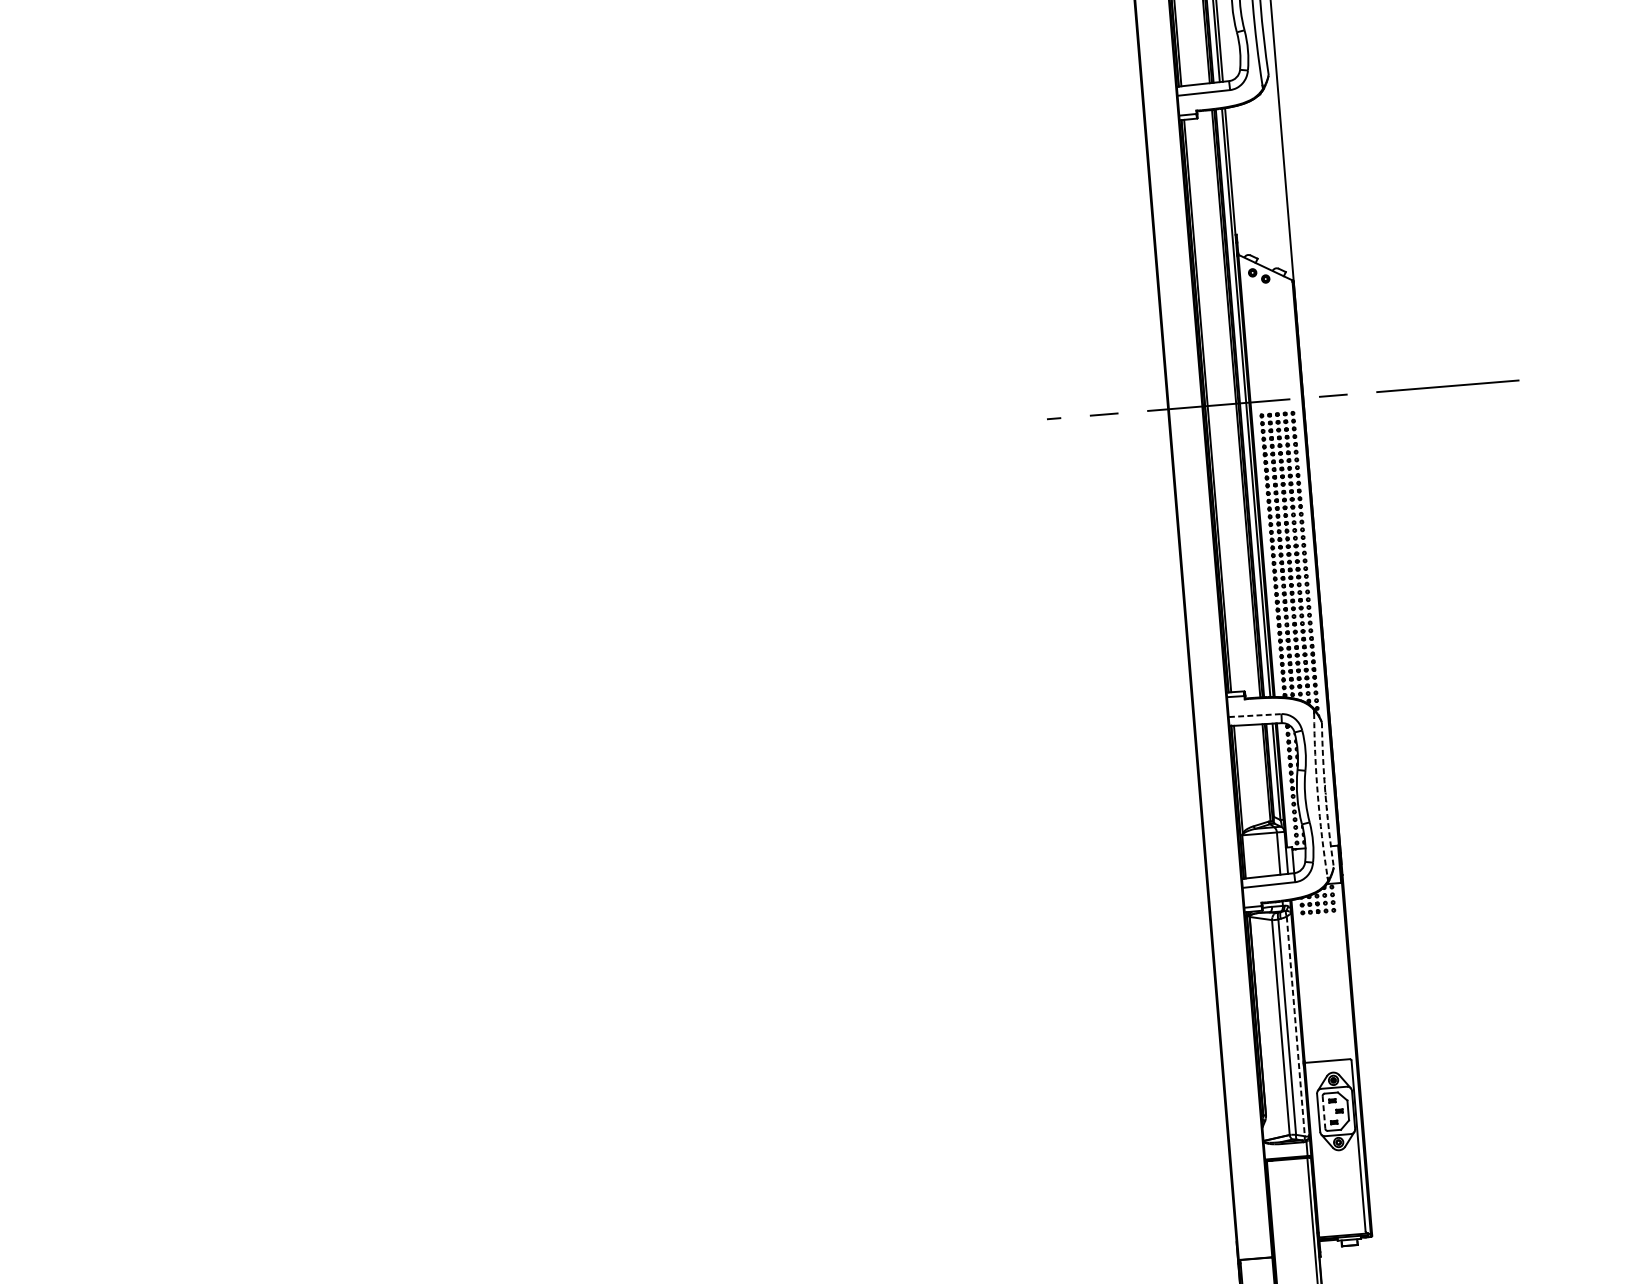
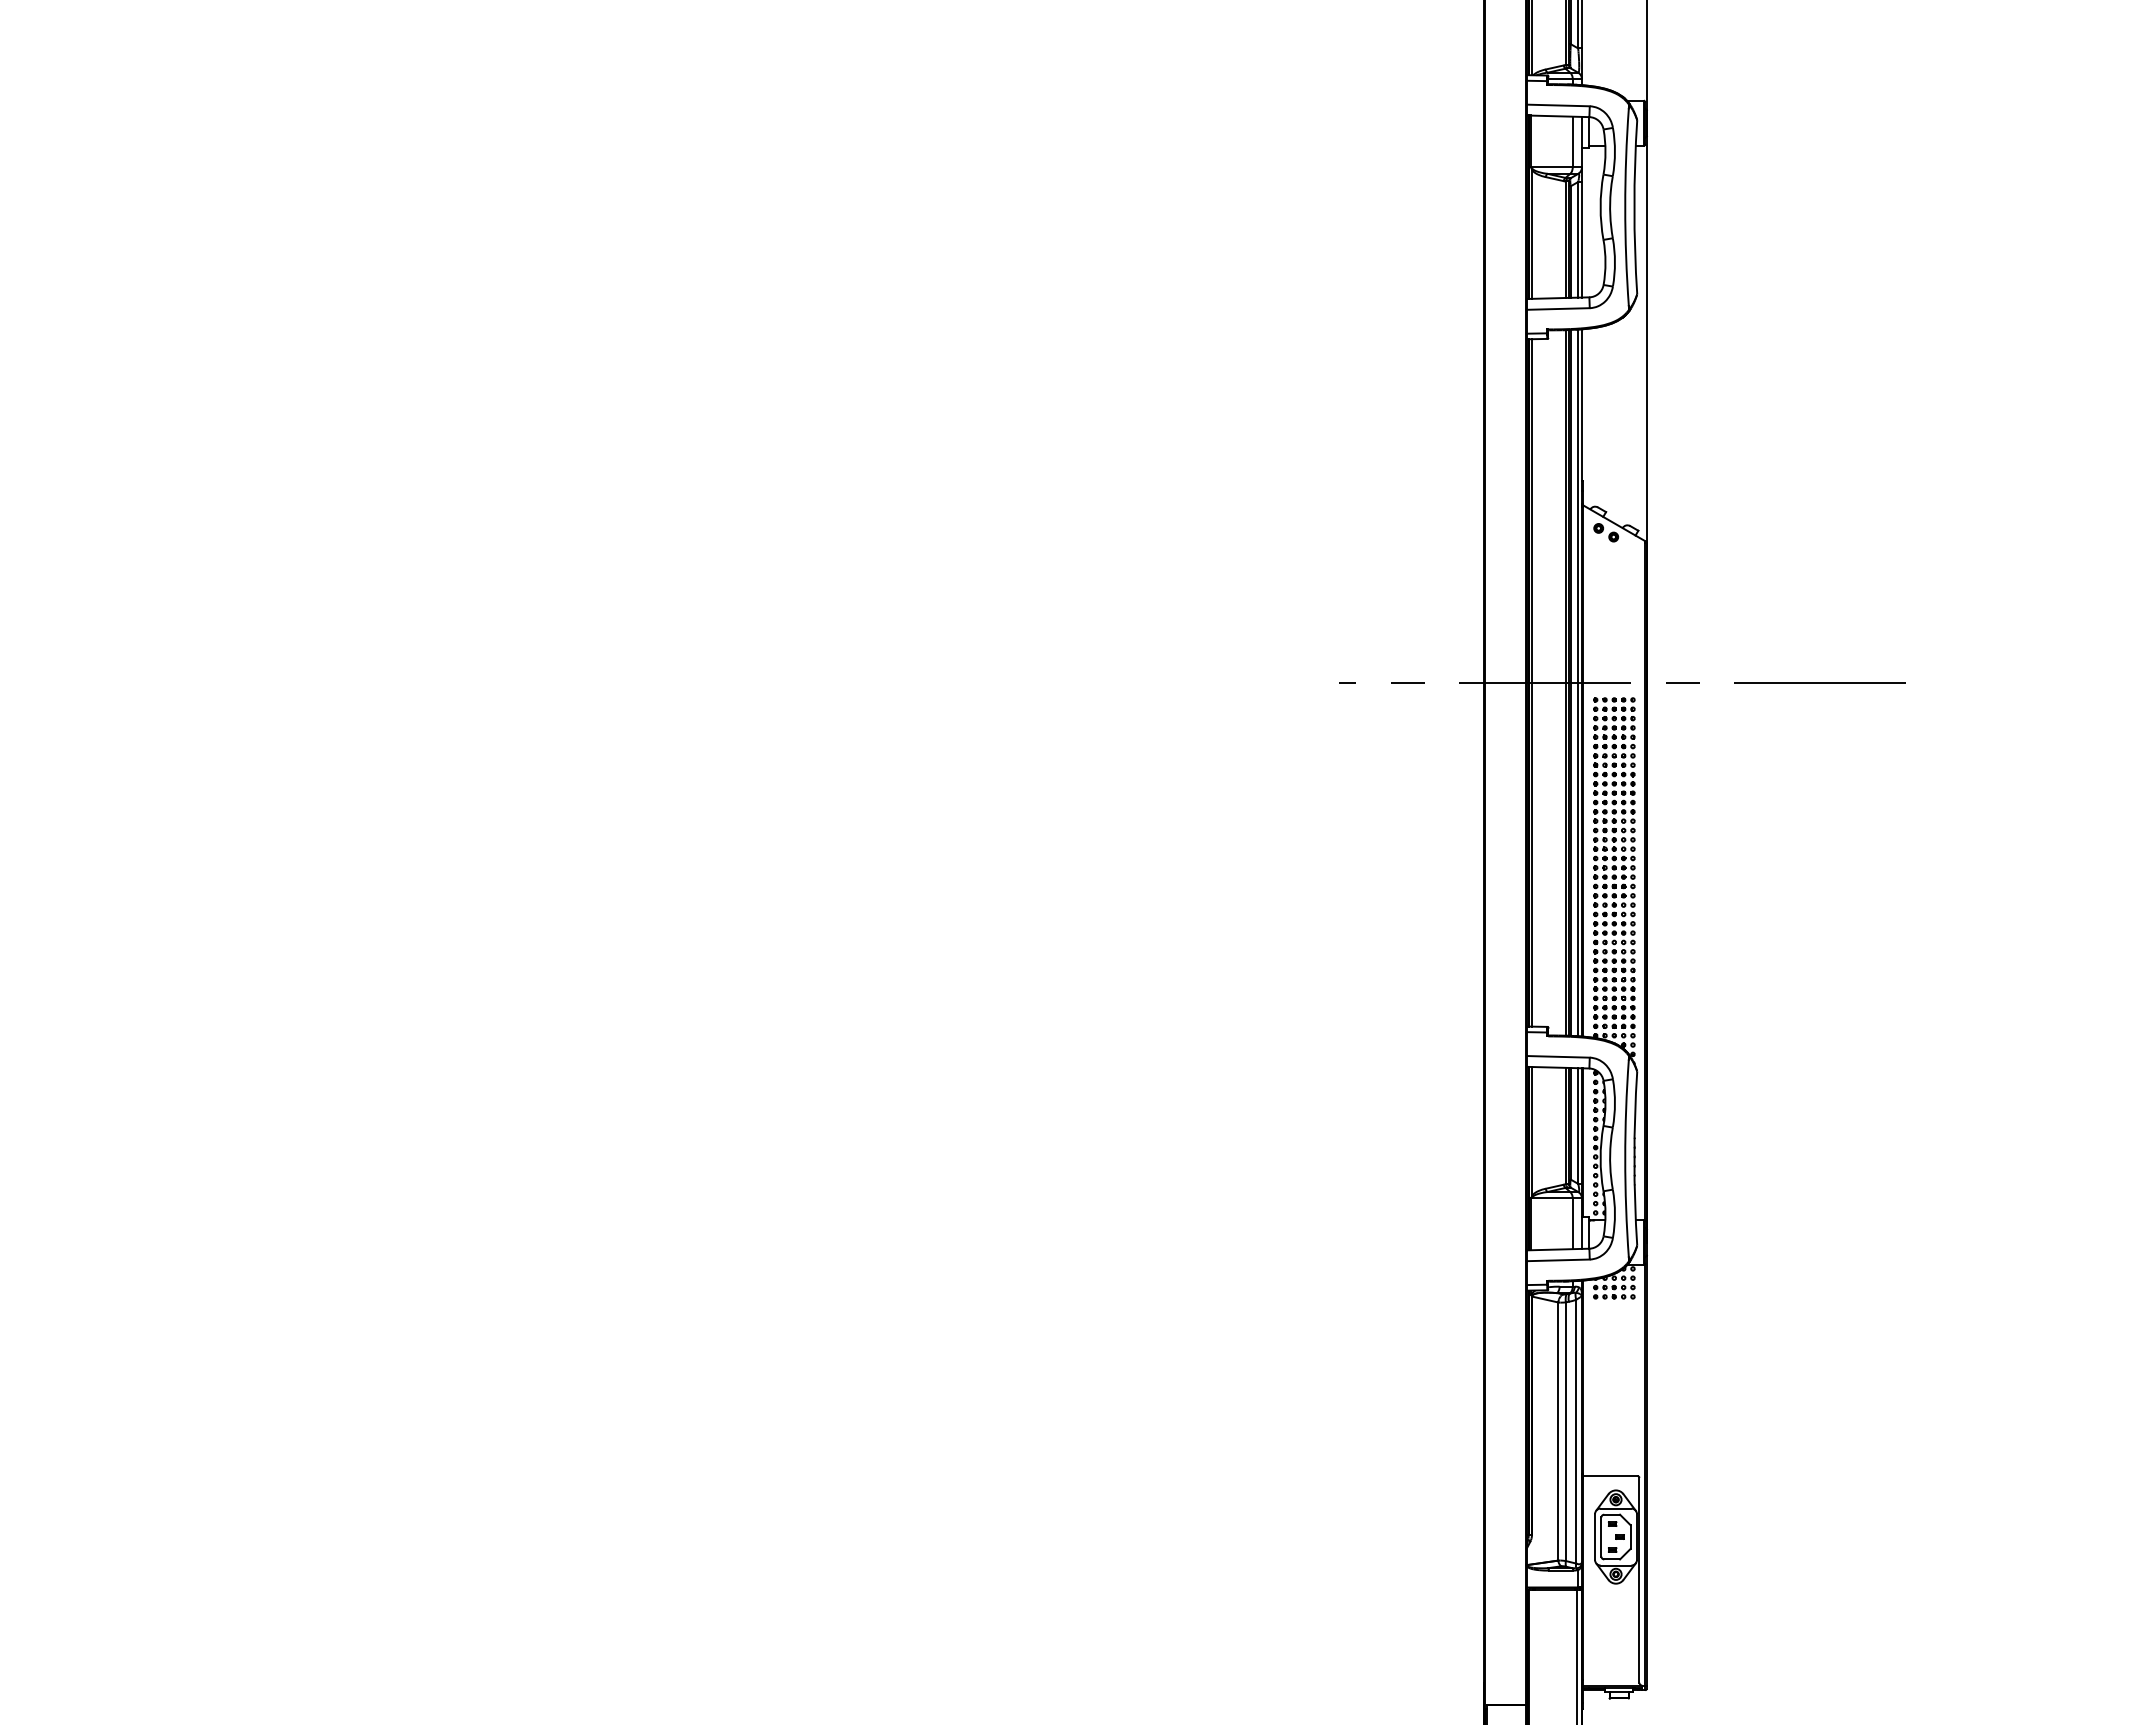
line: (1255, 715) -> (1558, 1056), dashed -> solid
arc: (1318, 795) -> (1625, 1158), dashed -> solid
arc: (1325, 795) -> (1634, 1158), dashed -> solid
line: (1295, 1026) -> (1576, 1431), dashed -> solid
line: (1324, 1112) -> (1601, 1537), dashed -> solid

